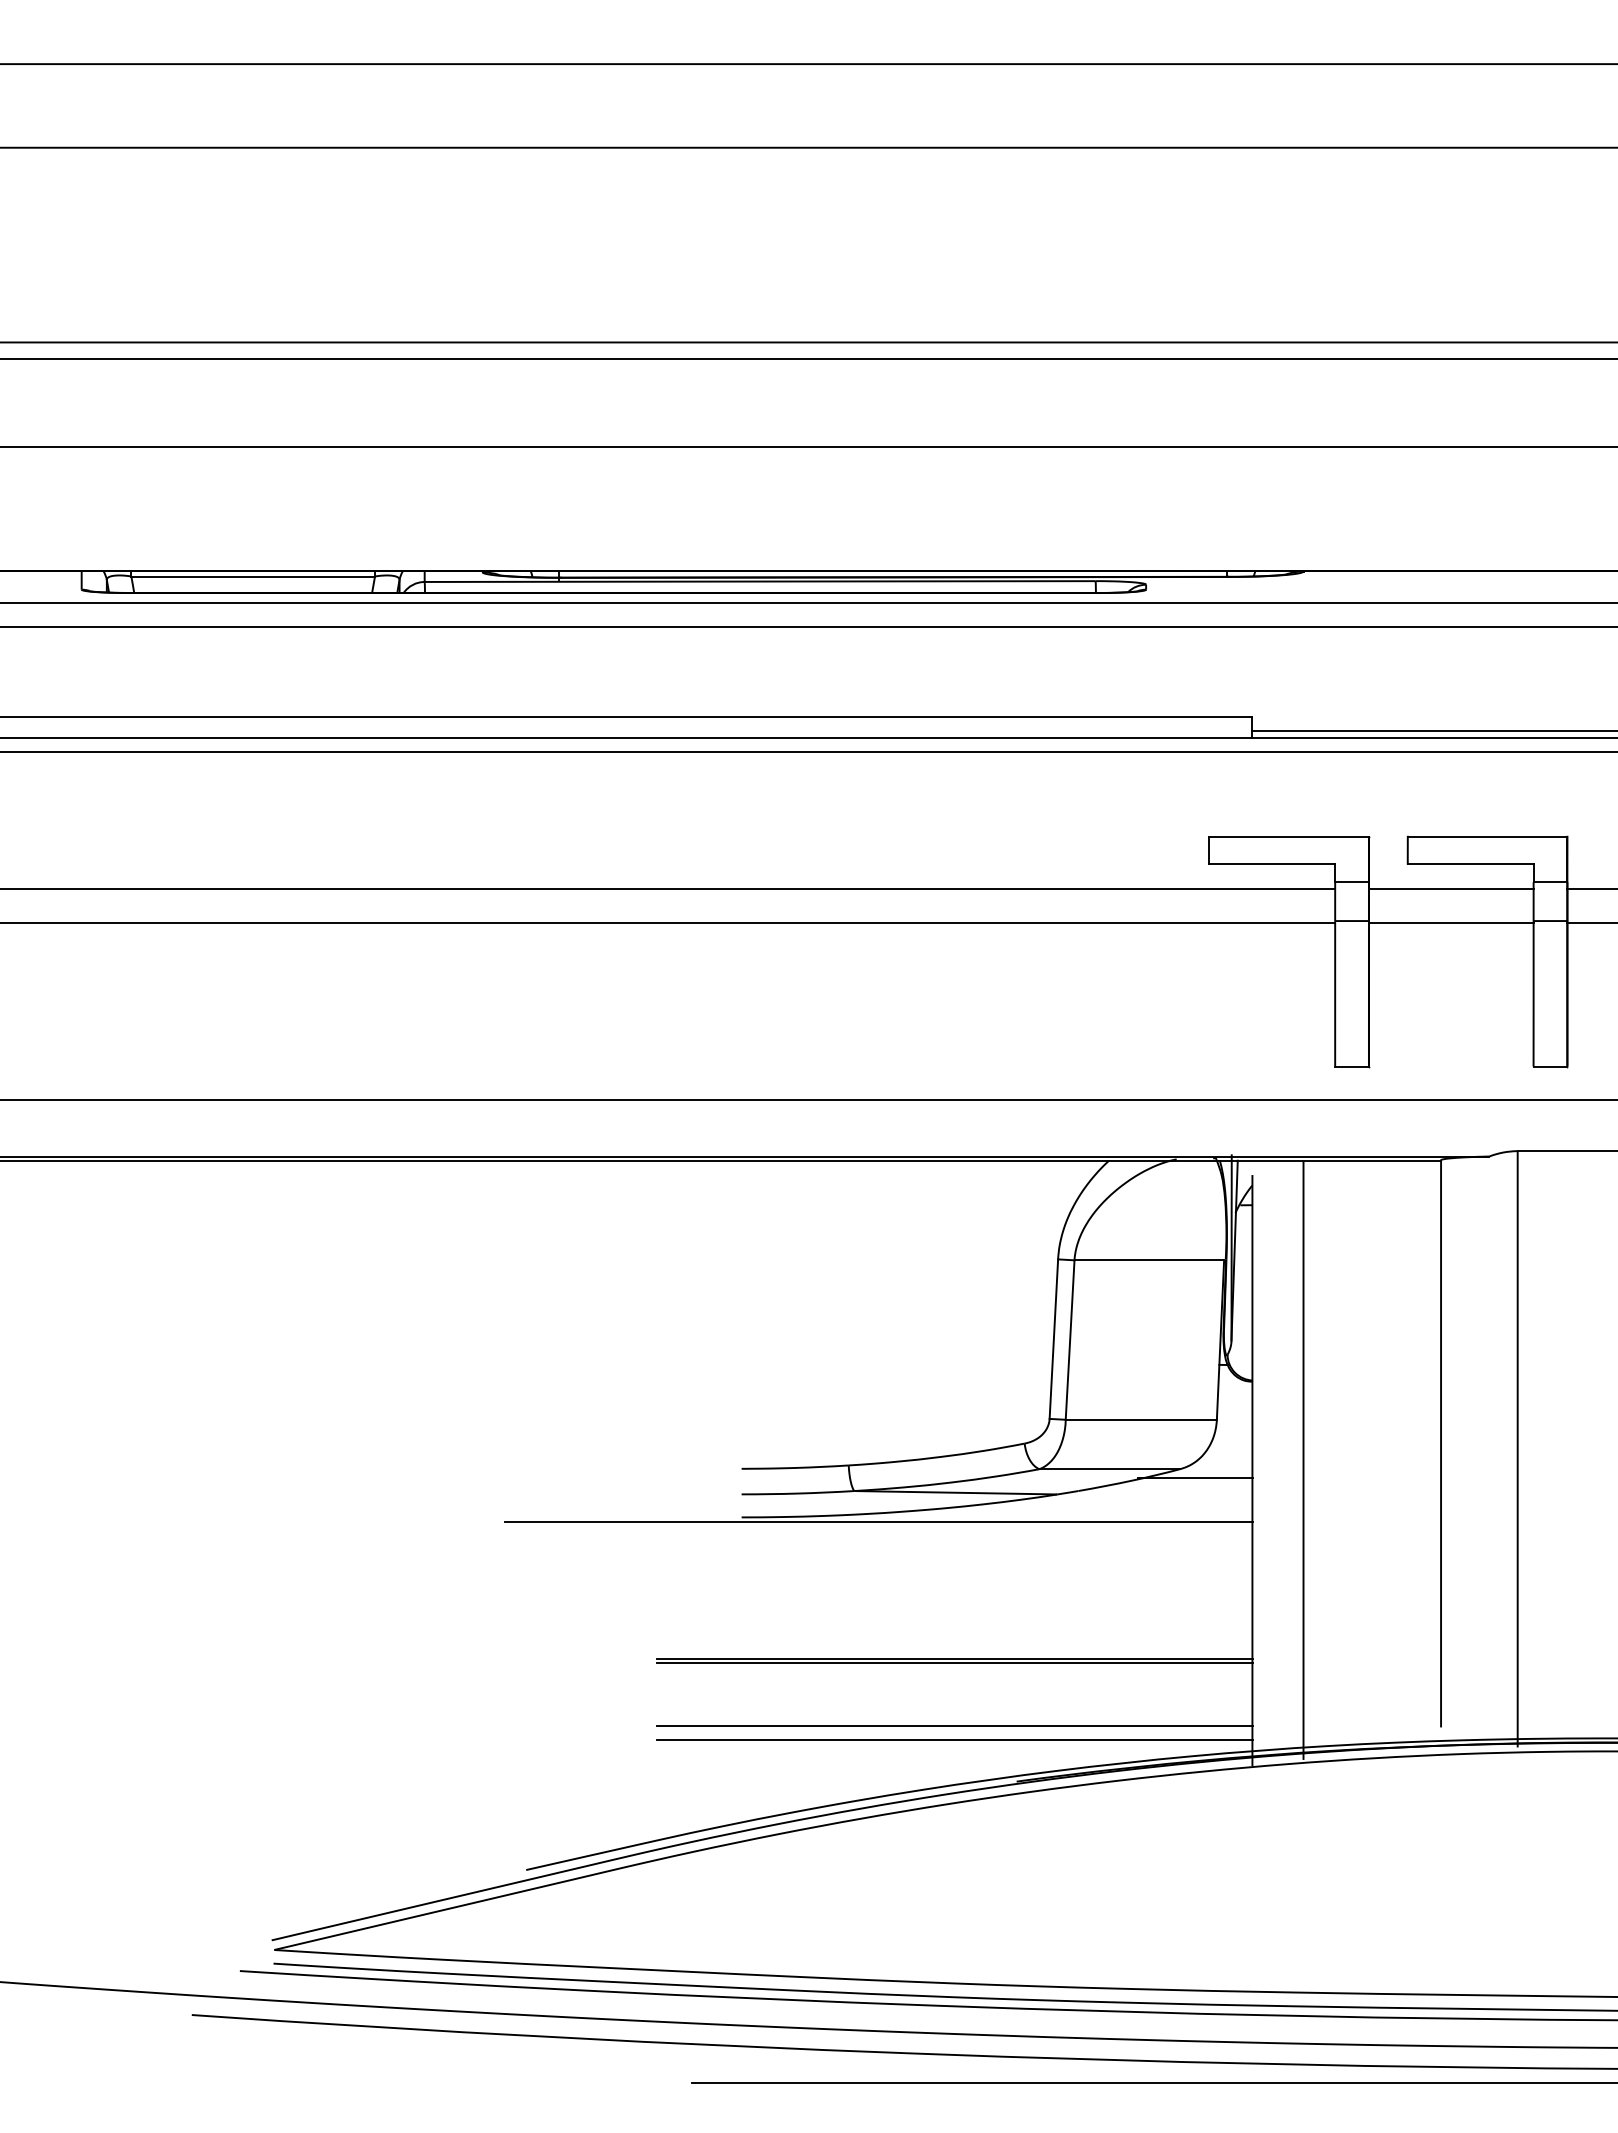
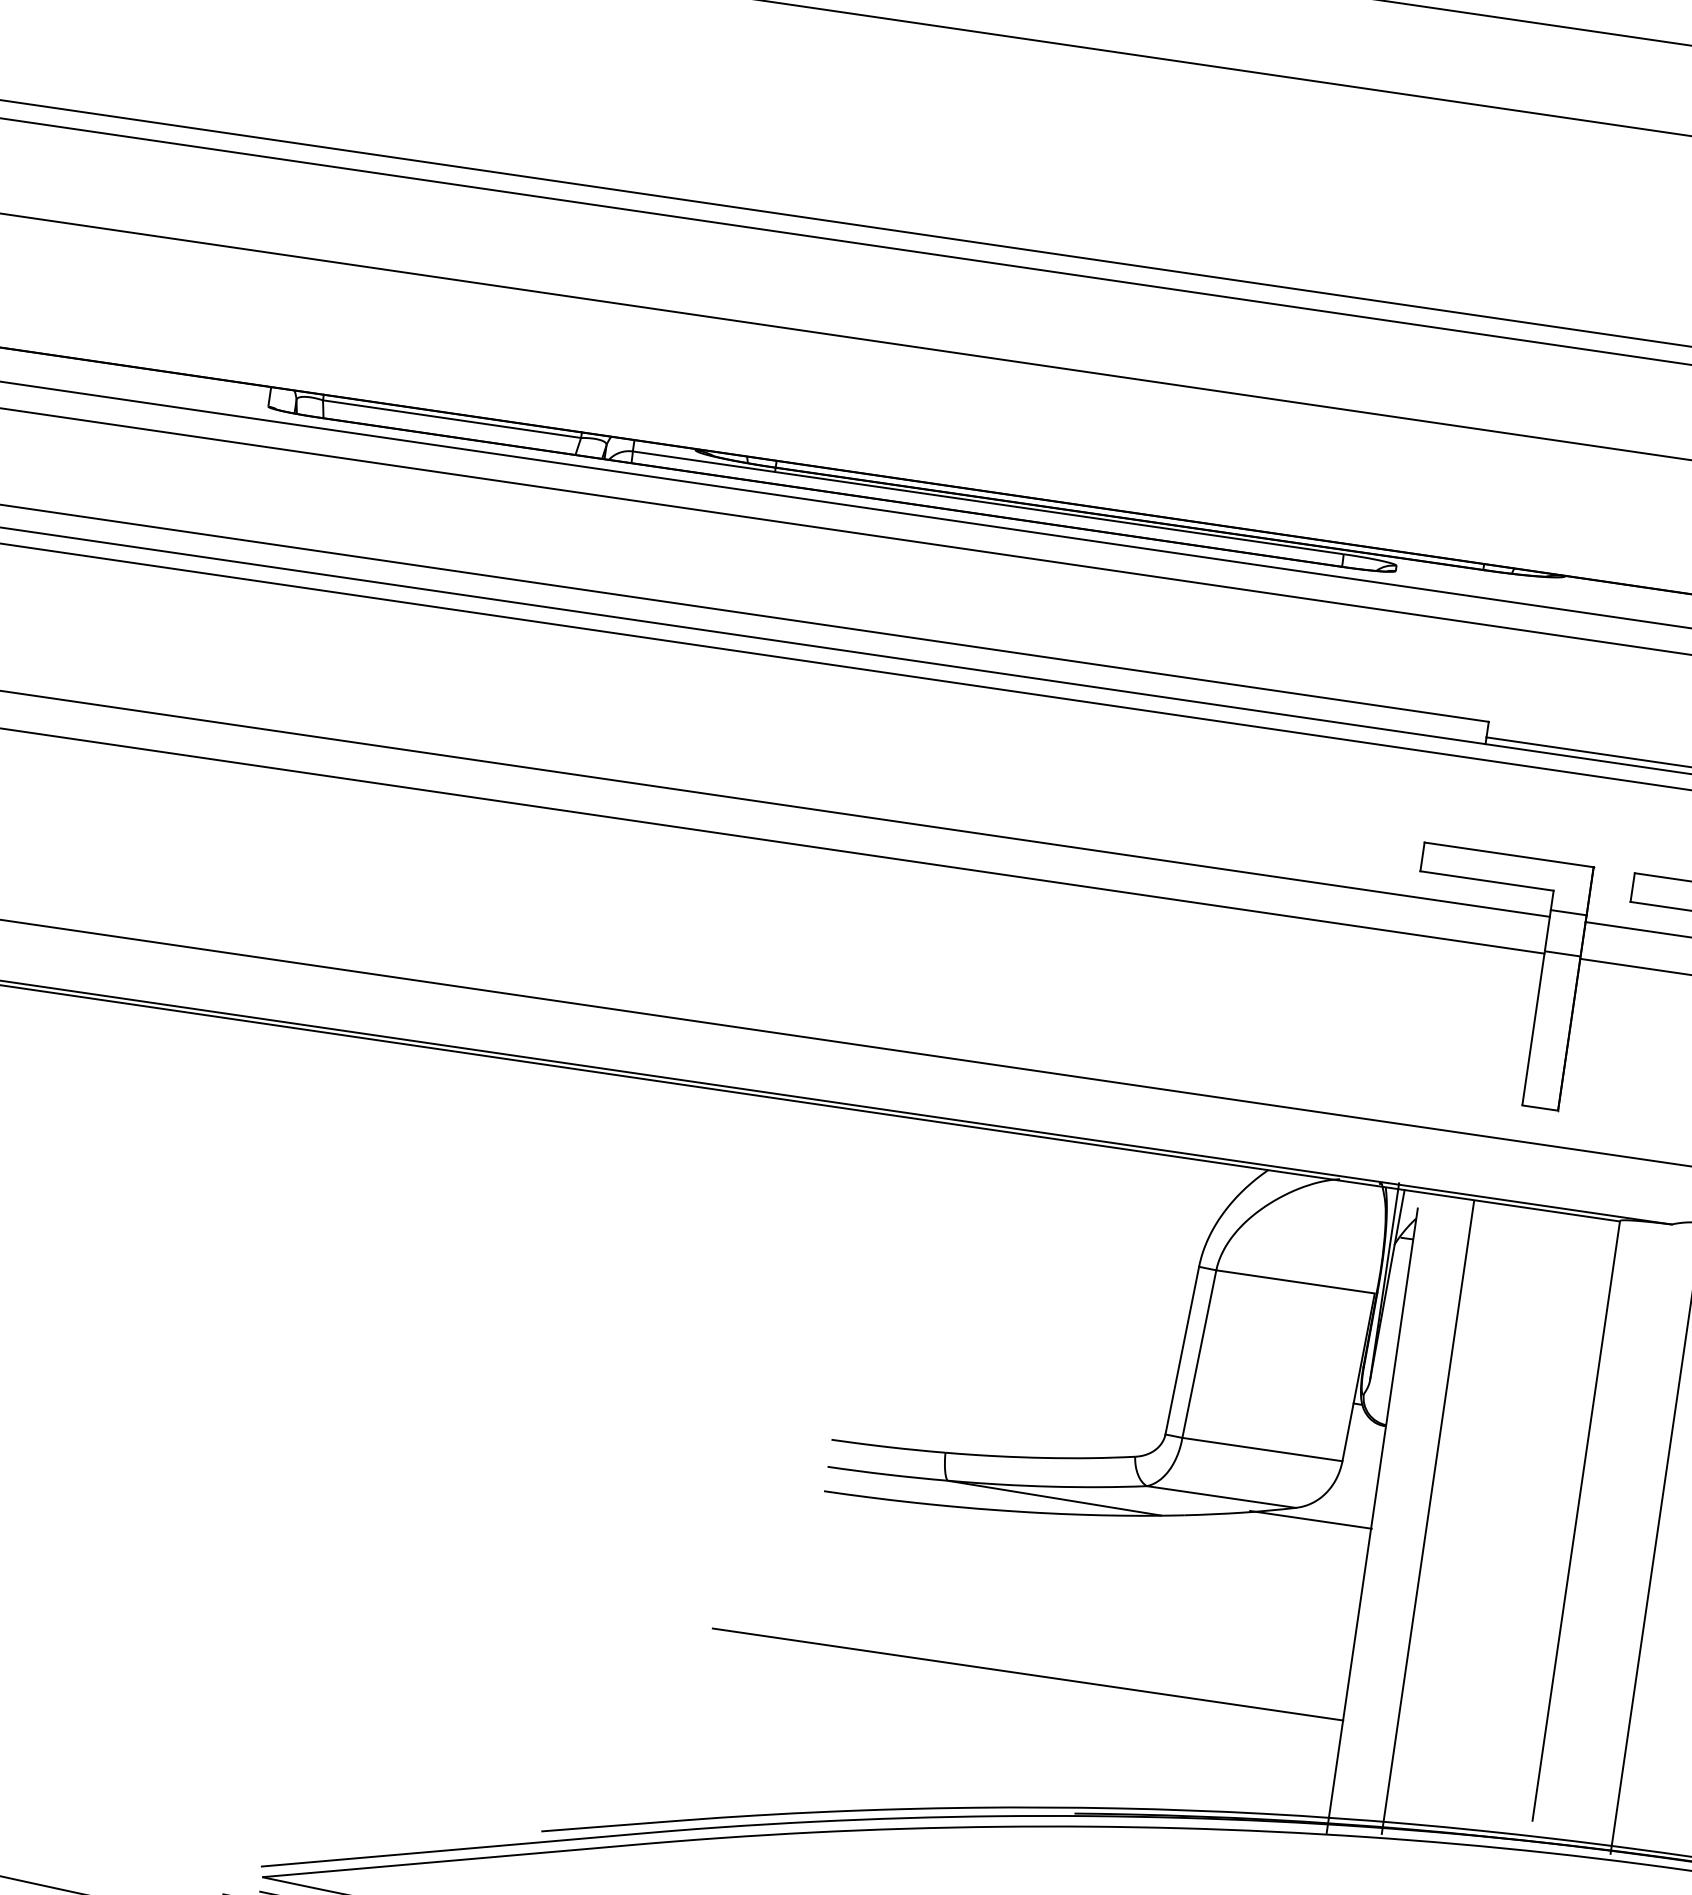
line: (878, 1522) -> (968, 1517), removed
line: (954, 1662) -> (1027, 1677), removed
line: (954, 1725) -> (1017, 1744), removed
line: (954, 1740) -> (1015, 1760), removed

